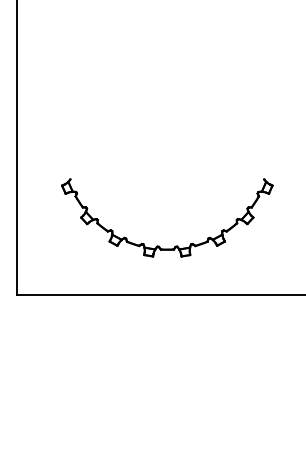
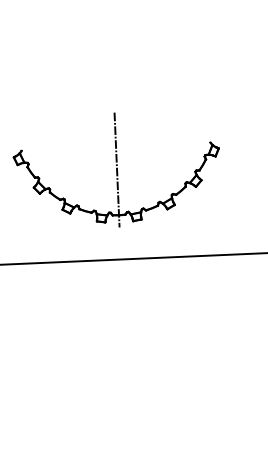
line: (167, 203) -> (117, 170), added

